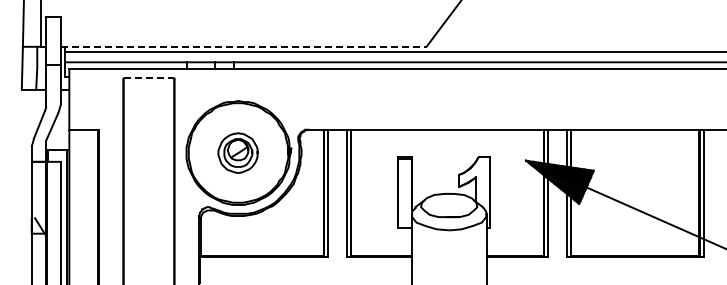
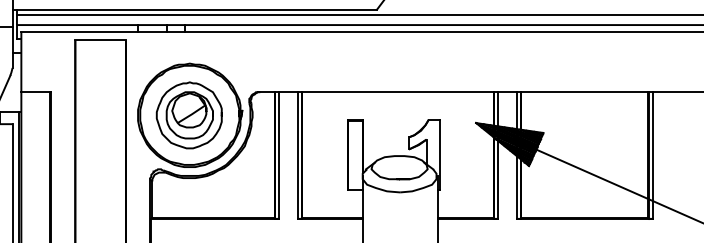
line: (244, 46) -> (195, 9), dashed -> solid
line: (149, 77) -> (101, 40), dashed -> solid
part: (237, 152) -> (188, 114), size x1.67

